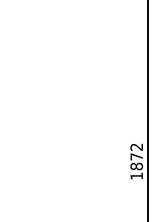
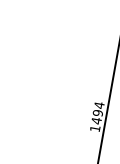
text: (136, 156) -> (97, 112), 1872 -> 1494

